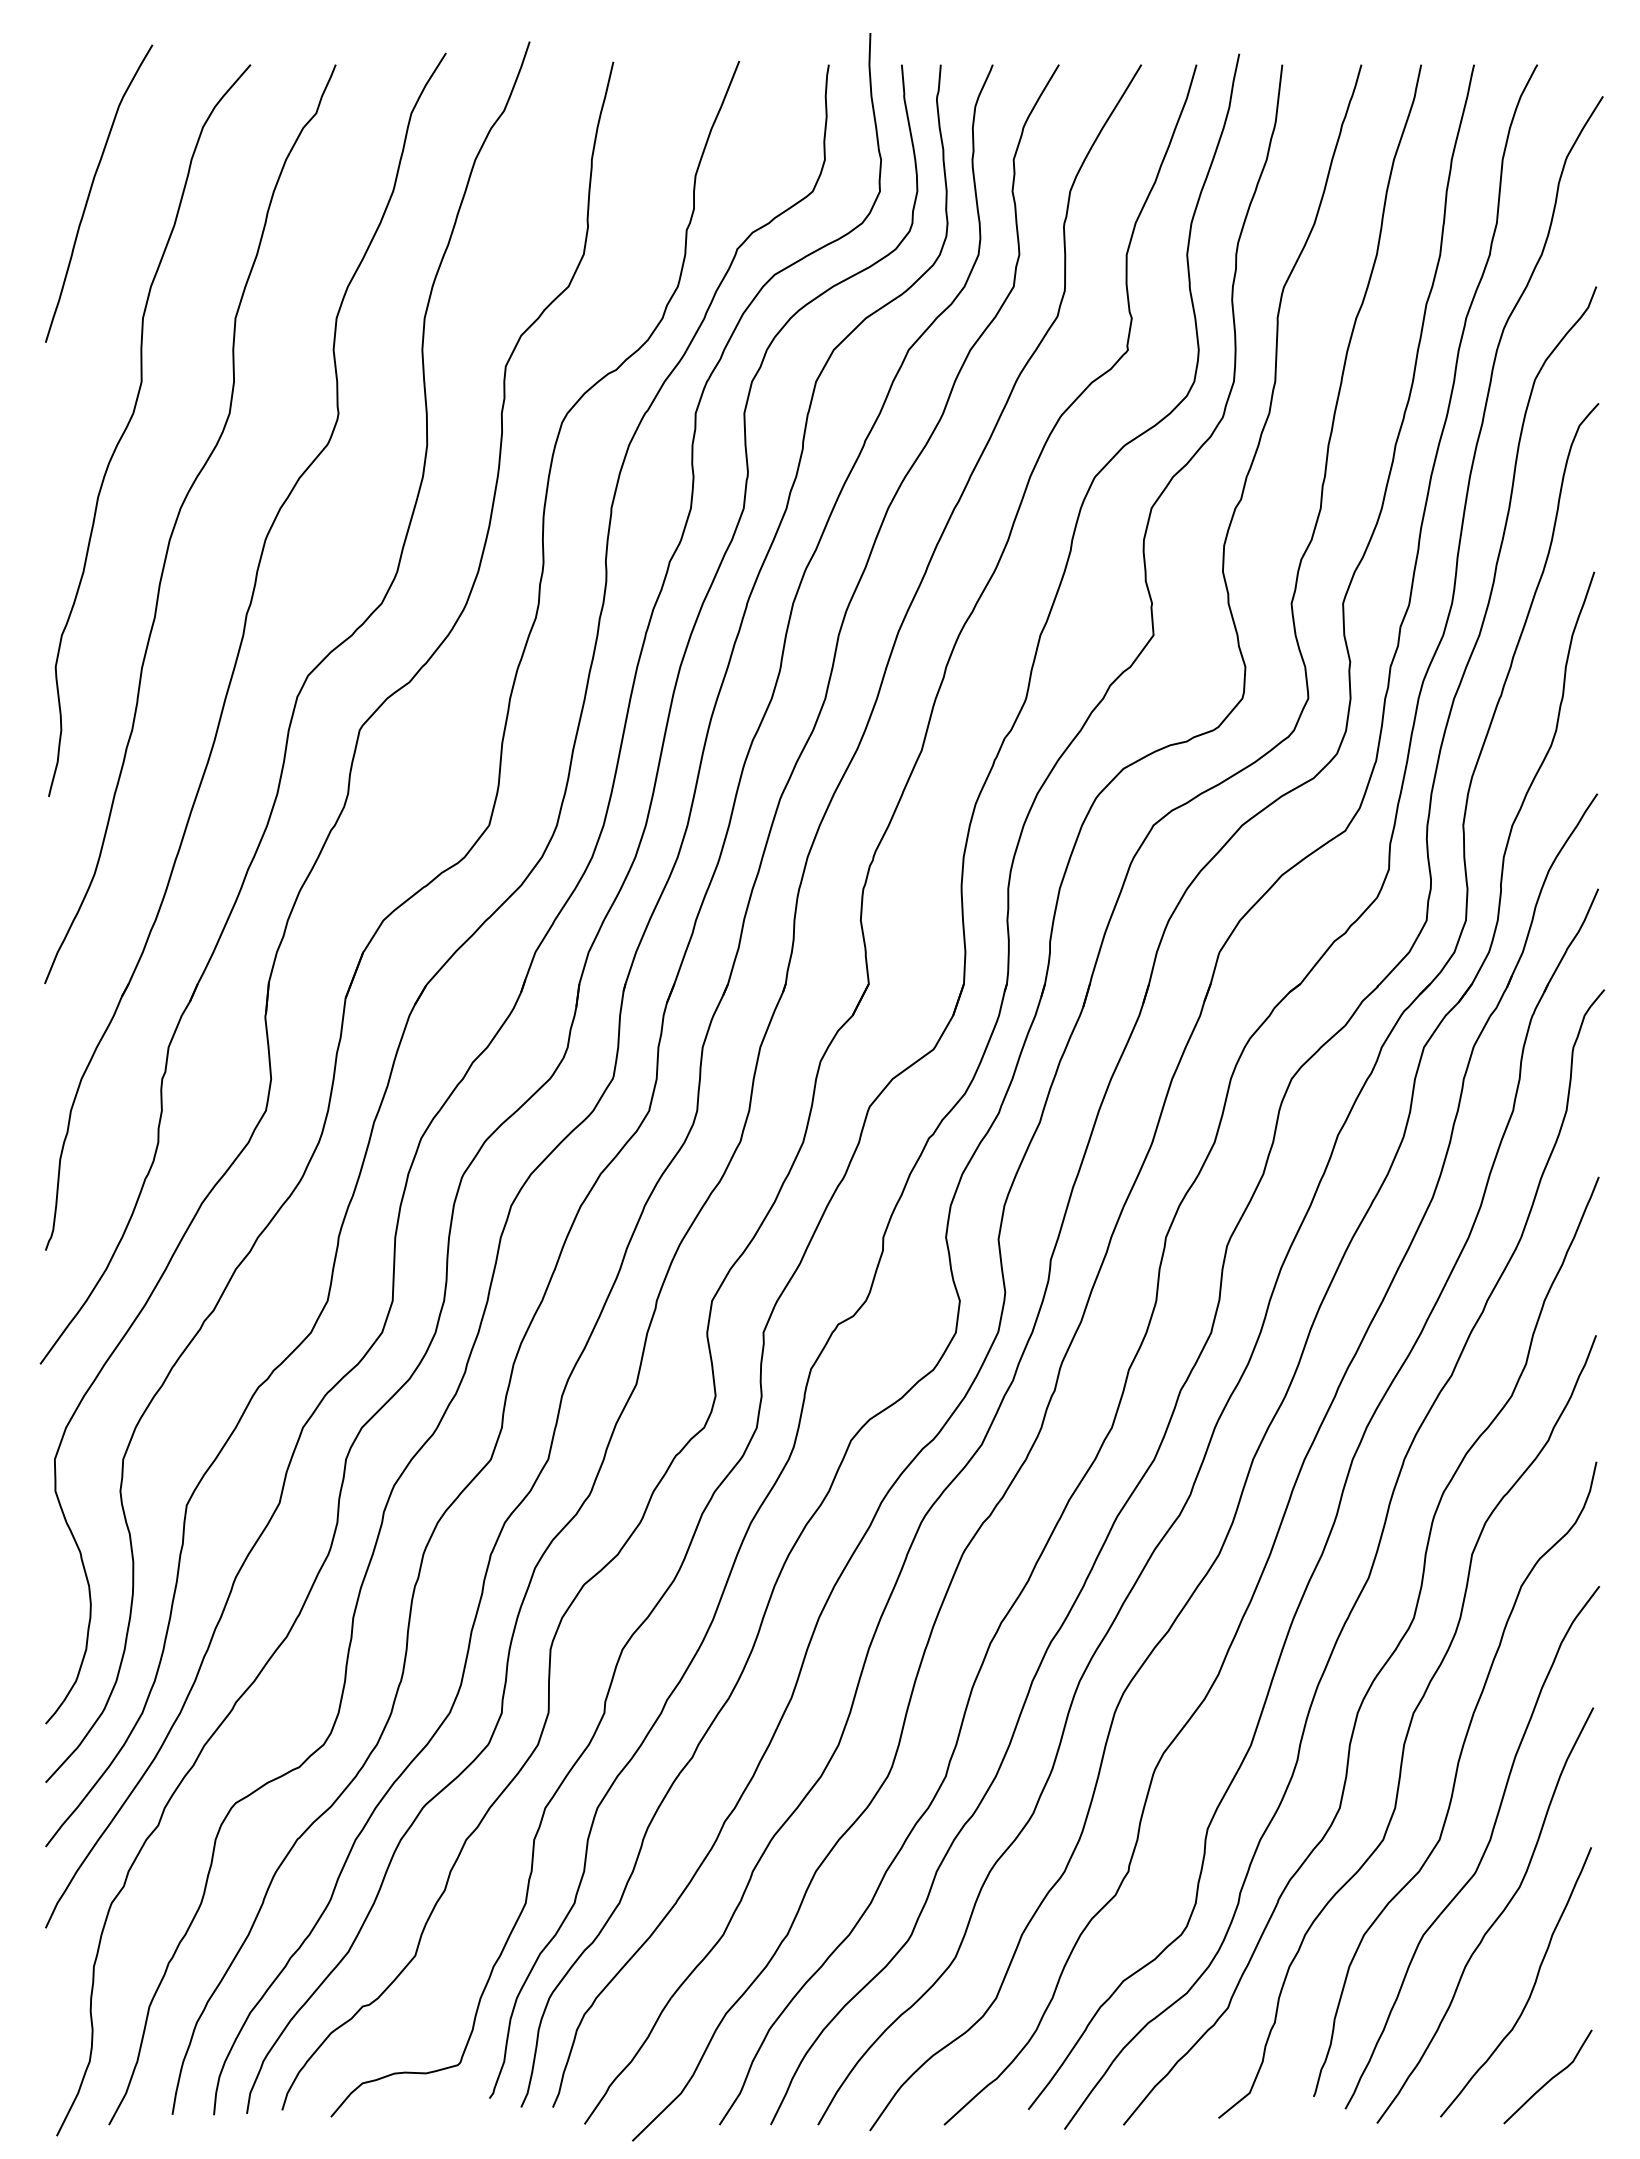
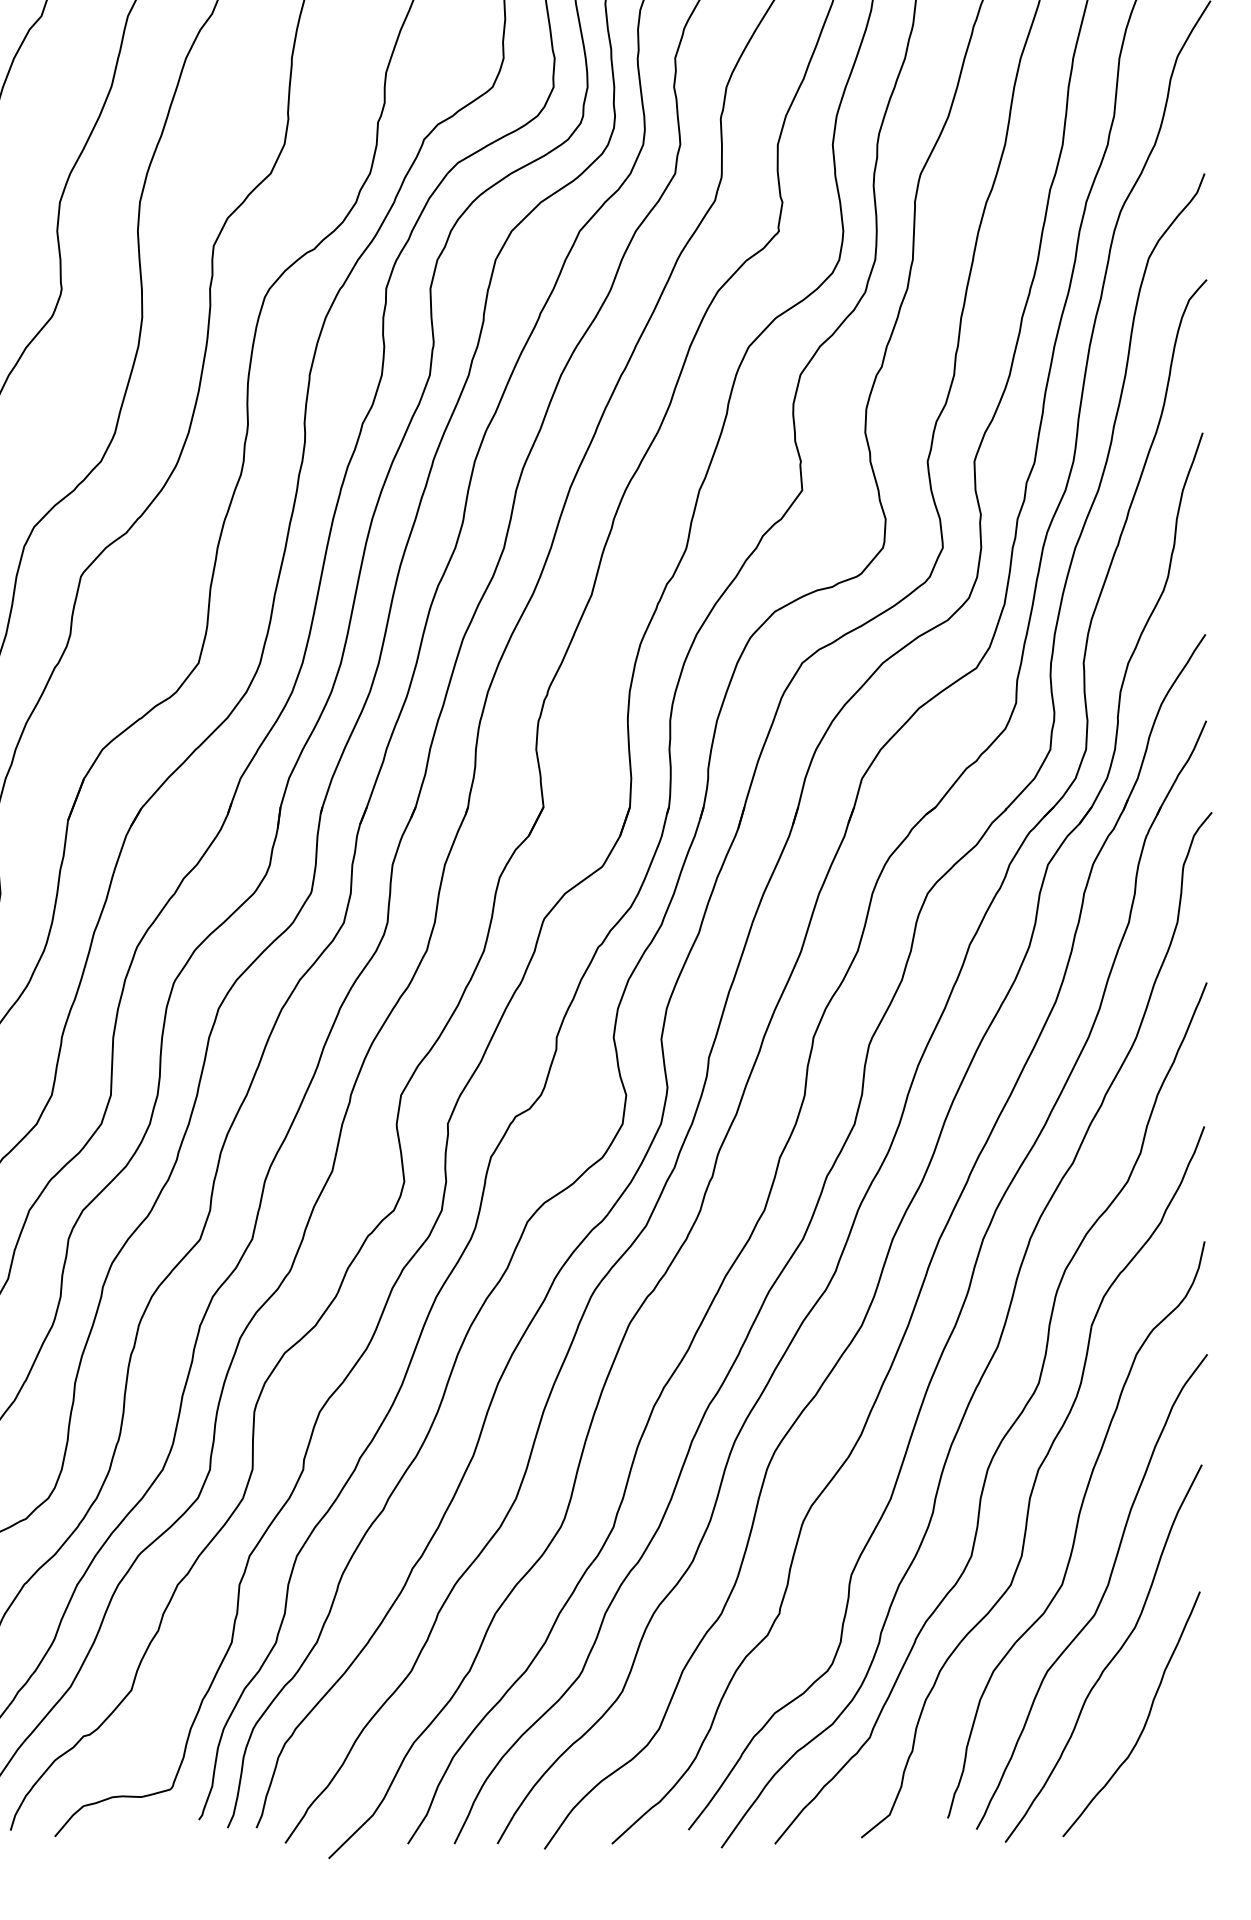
curve: (1550, 2078) -> (1162, 1801), removed

